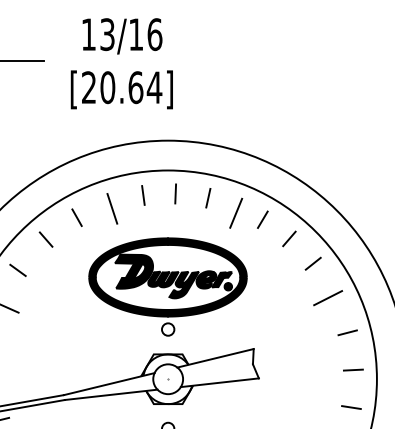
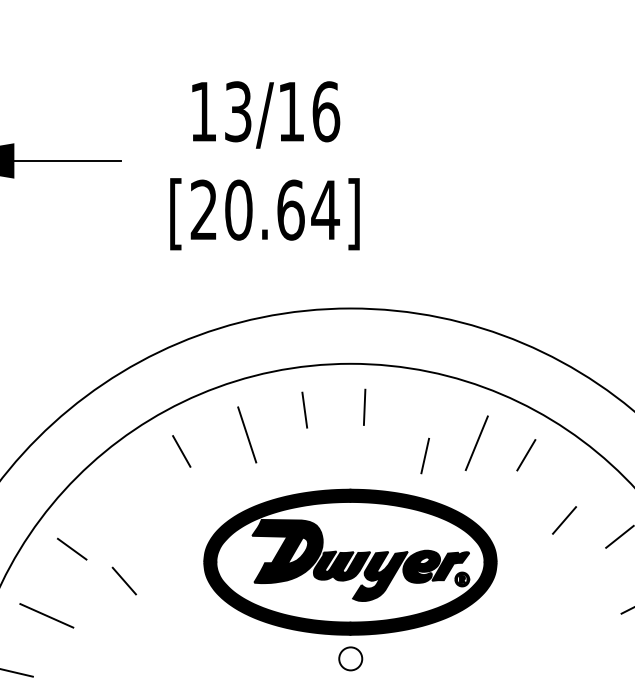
line: (208, 198) -> (425, 456), moved
line: (289, 238) -> (564, 519), moved
line: (45, 239) -> (123, 580), moved

